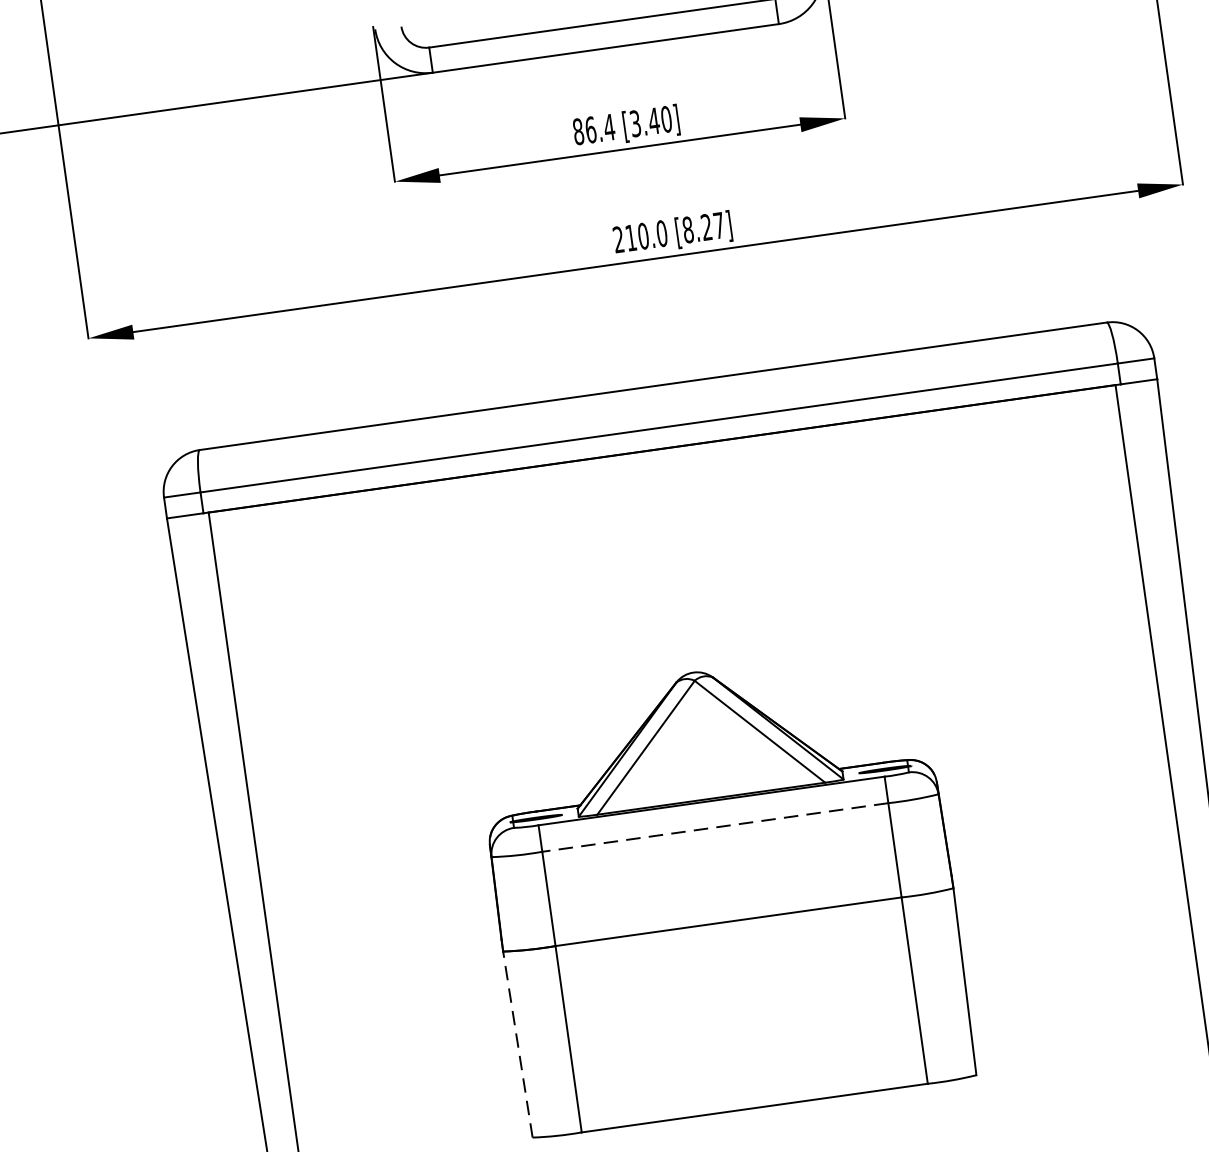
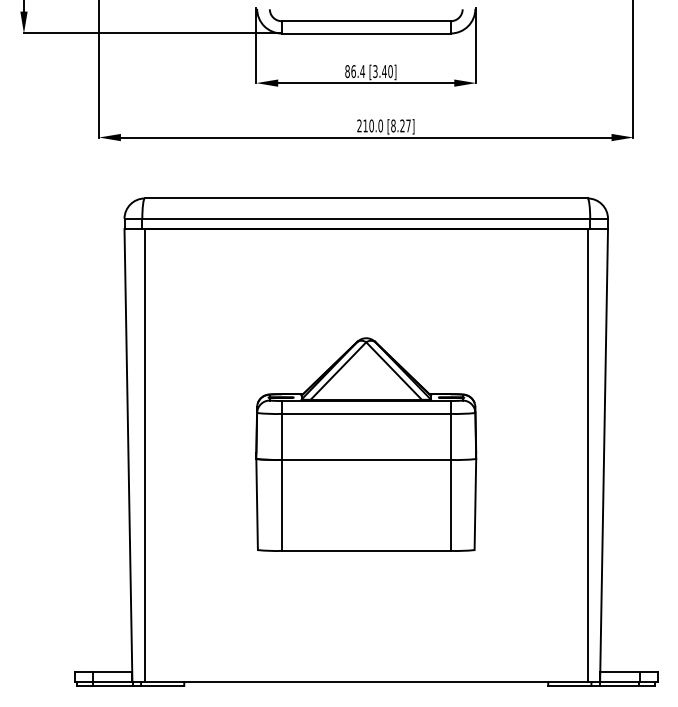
line: (713, 826) -> (365, 413), dashed -> solid
line: (518, 1044) -> (257, 504), dashed -> solid

